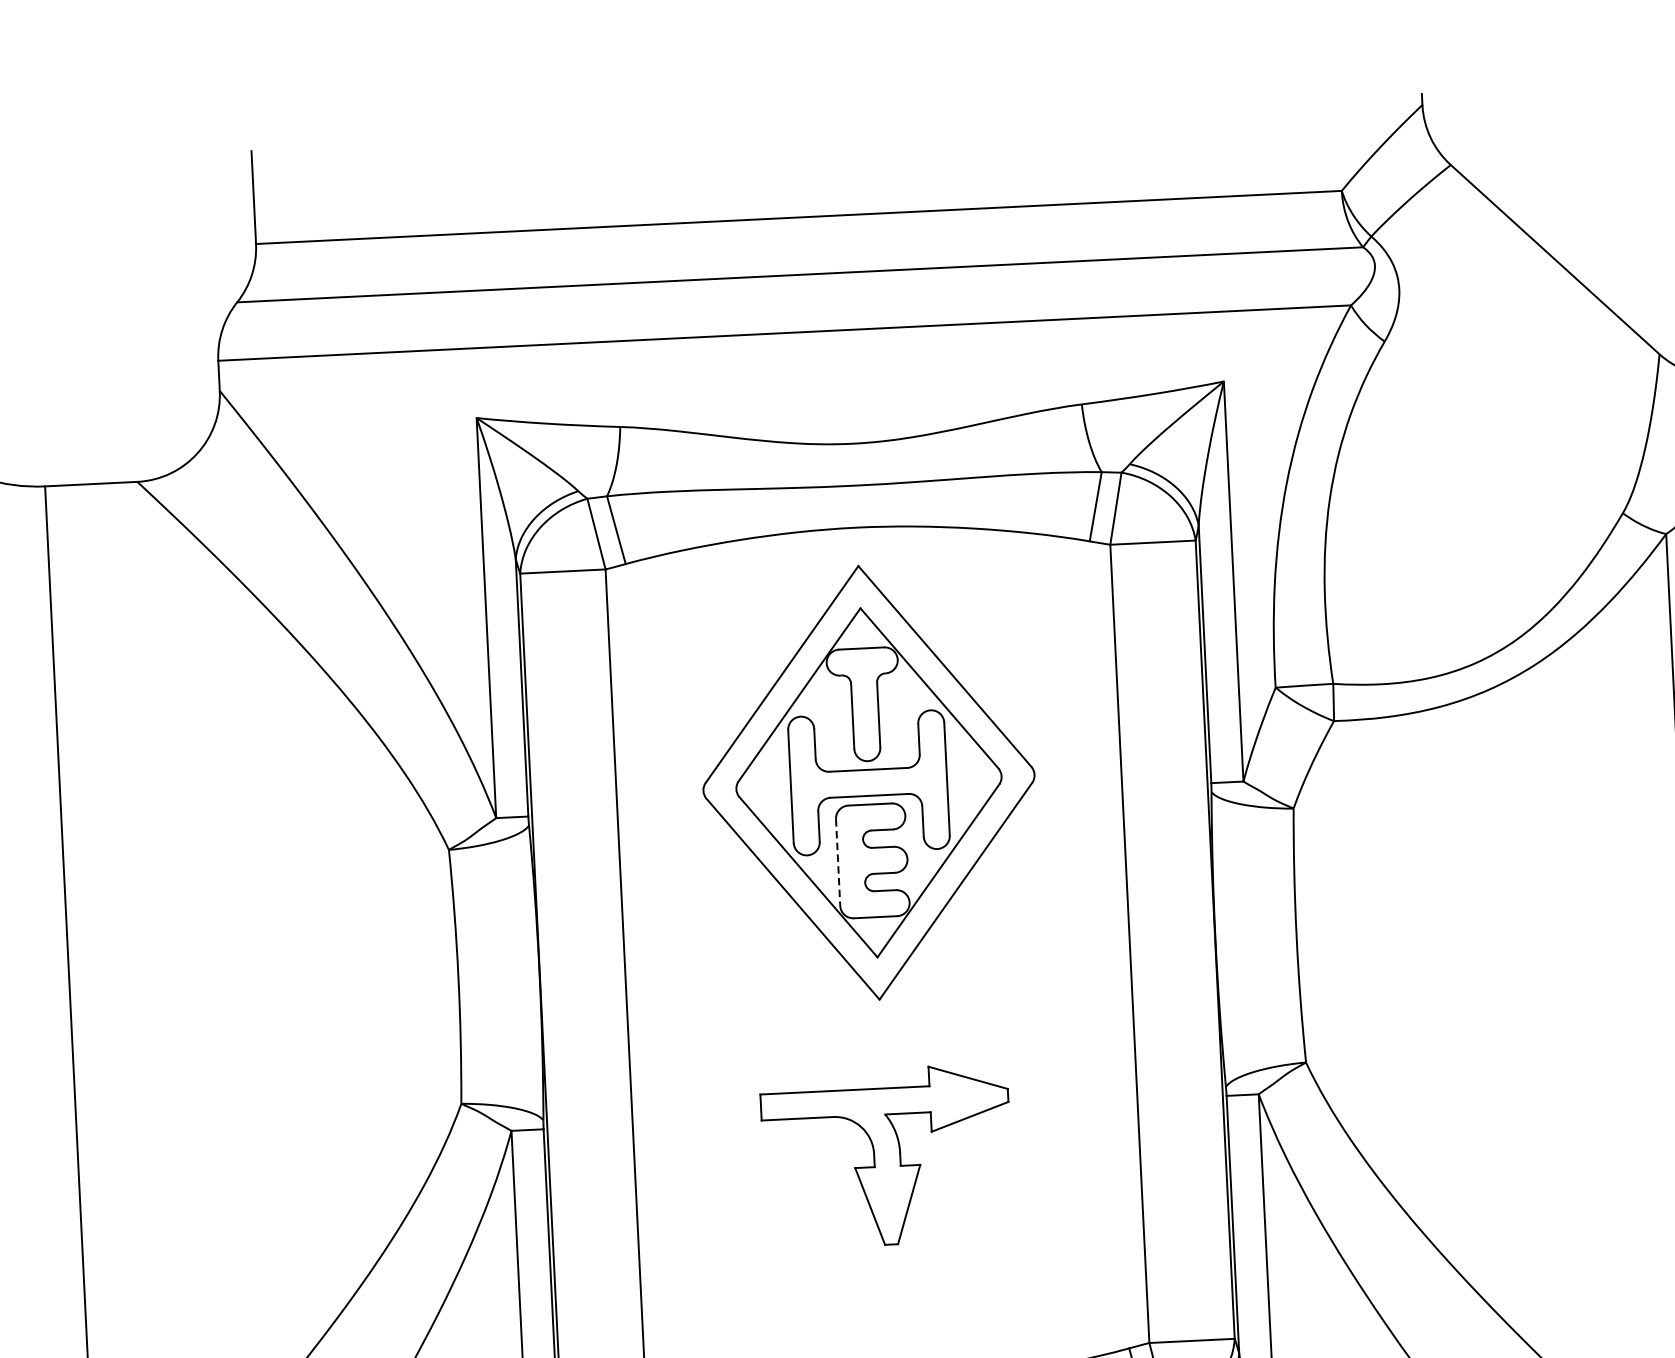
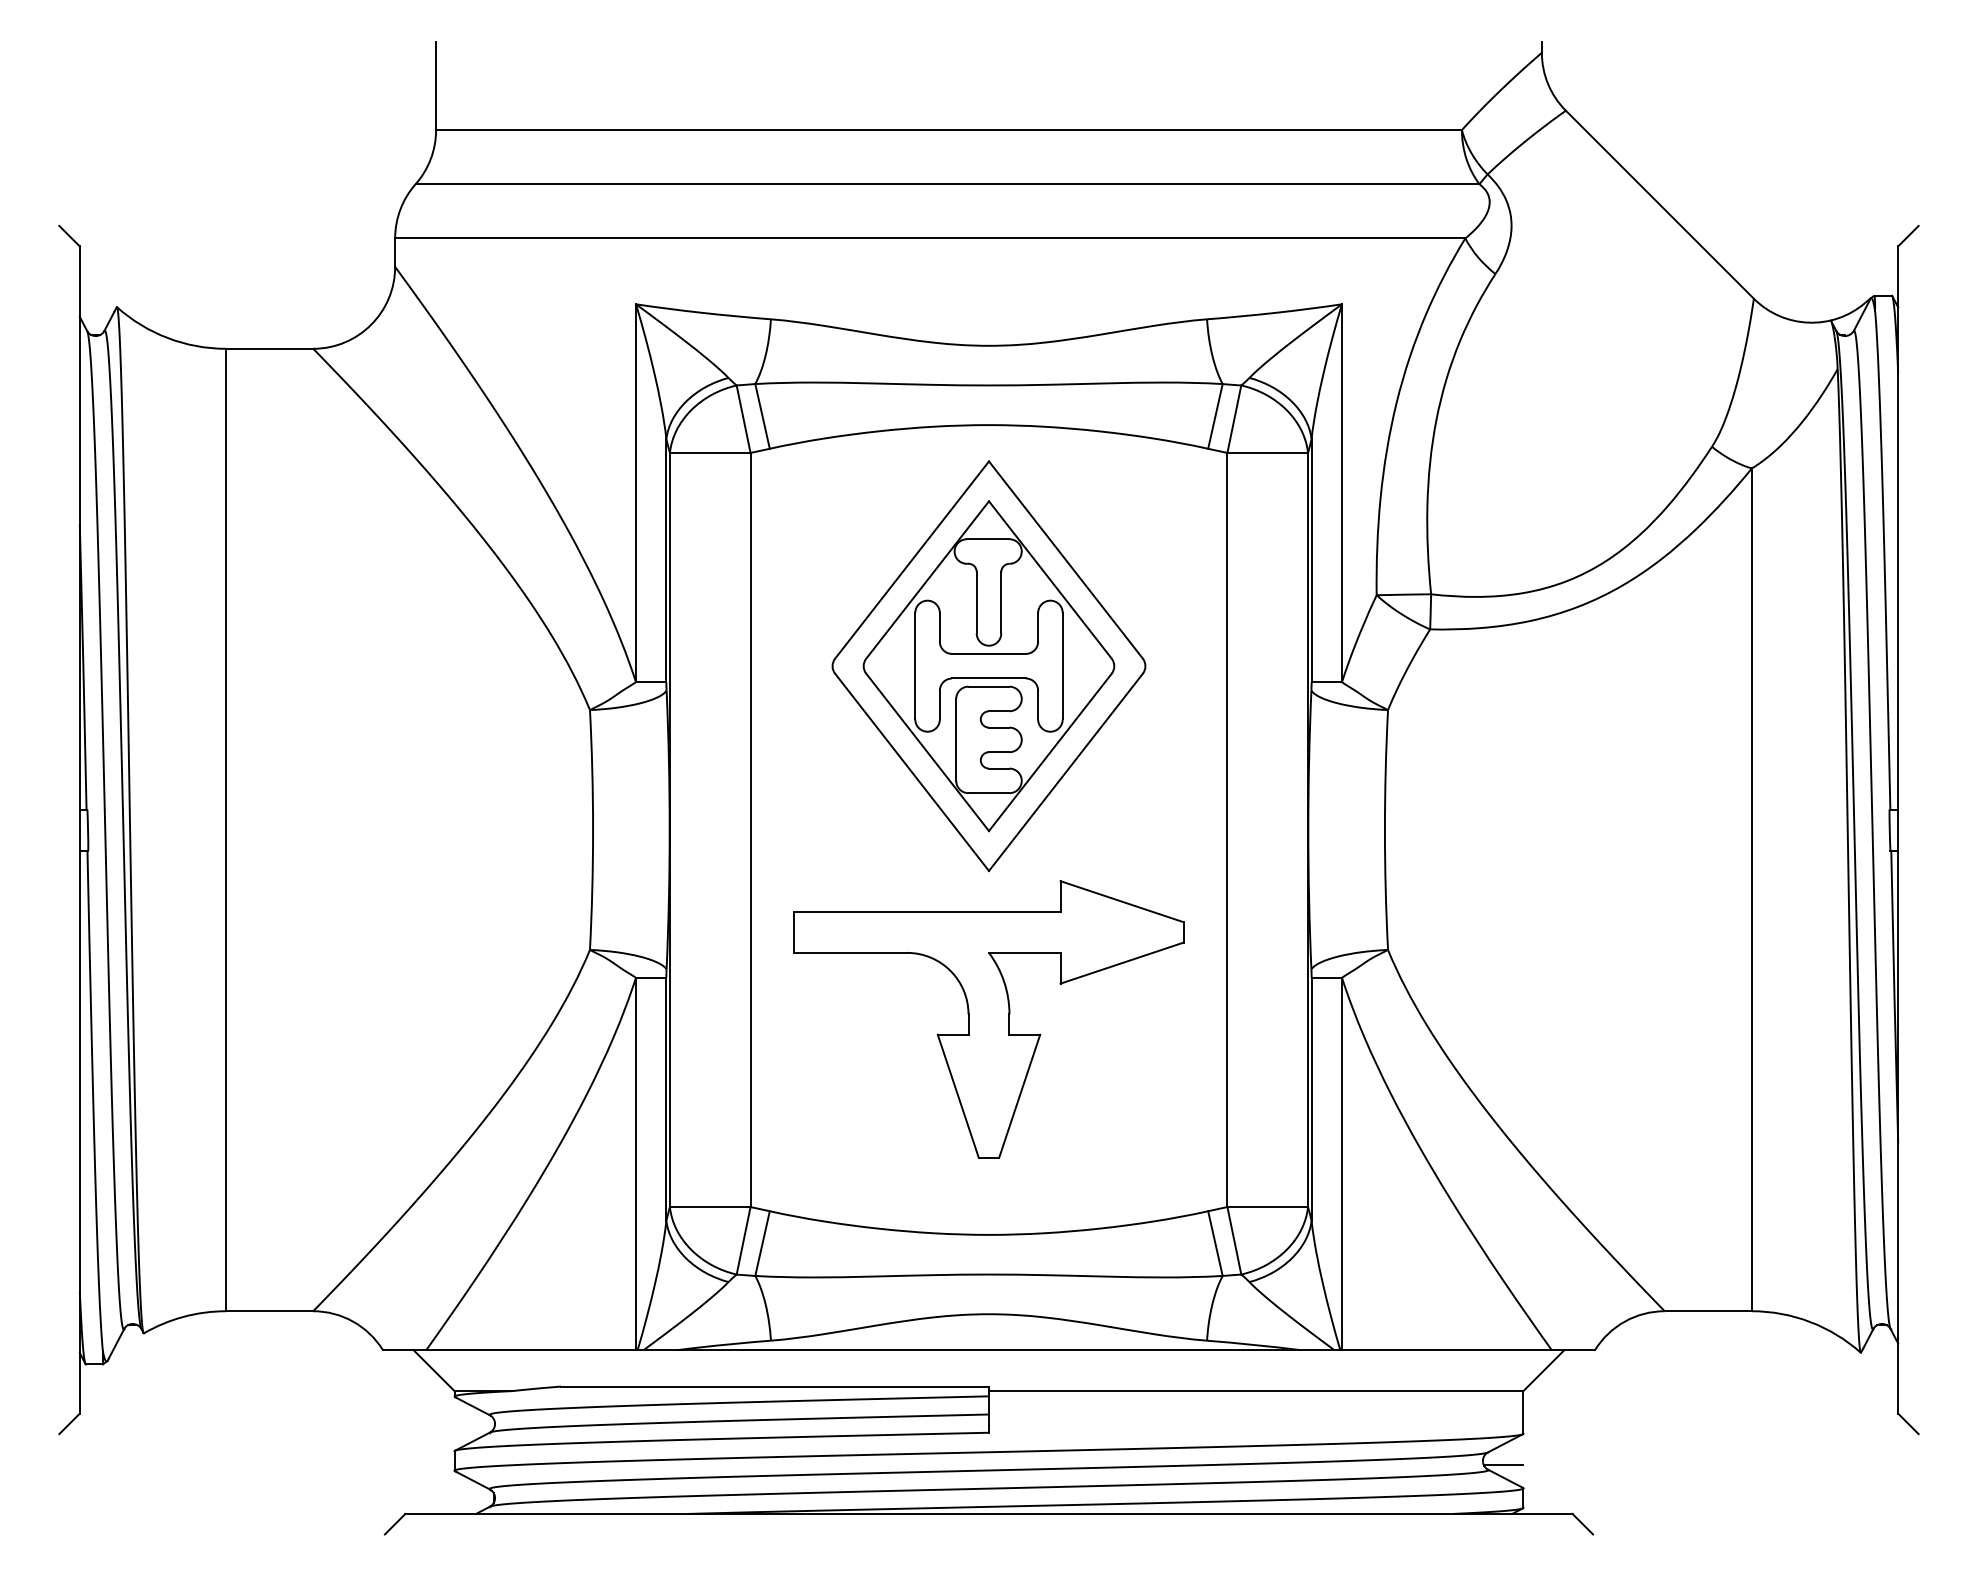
line: (838, 862) -> (956, 739), dashed -> solid
part: (886, 1156) -> (988, 1019), size x1.67

